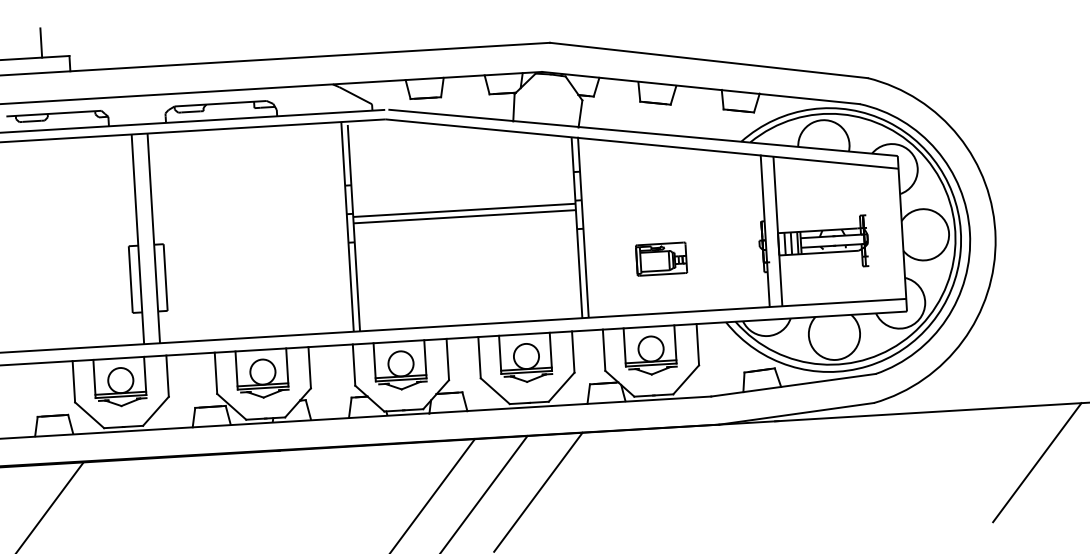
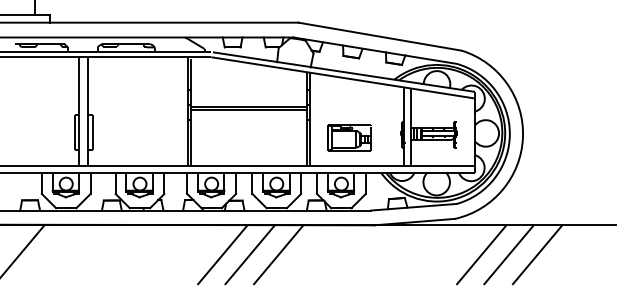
part: (661, 258) -> (349, 137), size x1.67
line: (981, 465) -> (508, 254), added
line: (929, 468) -> (481, 254), added

